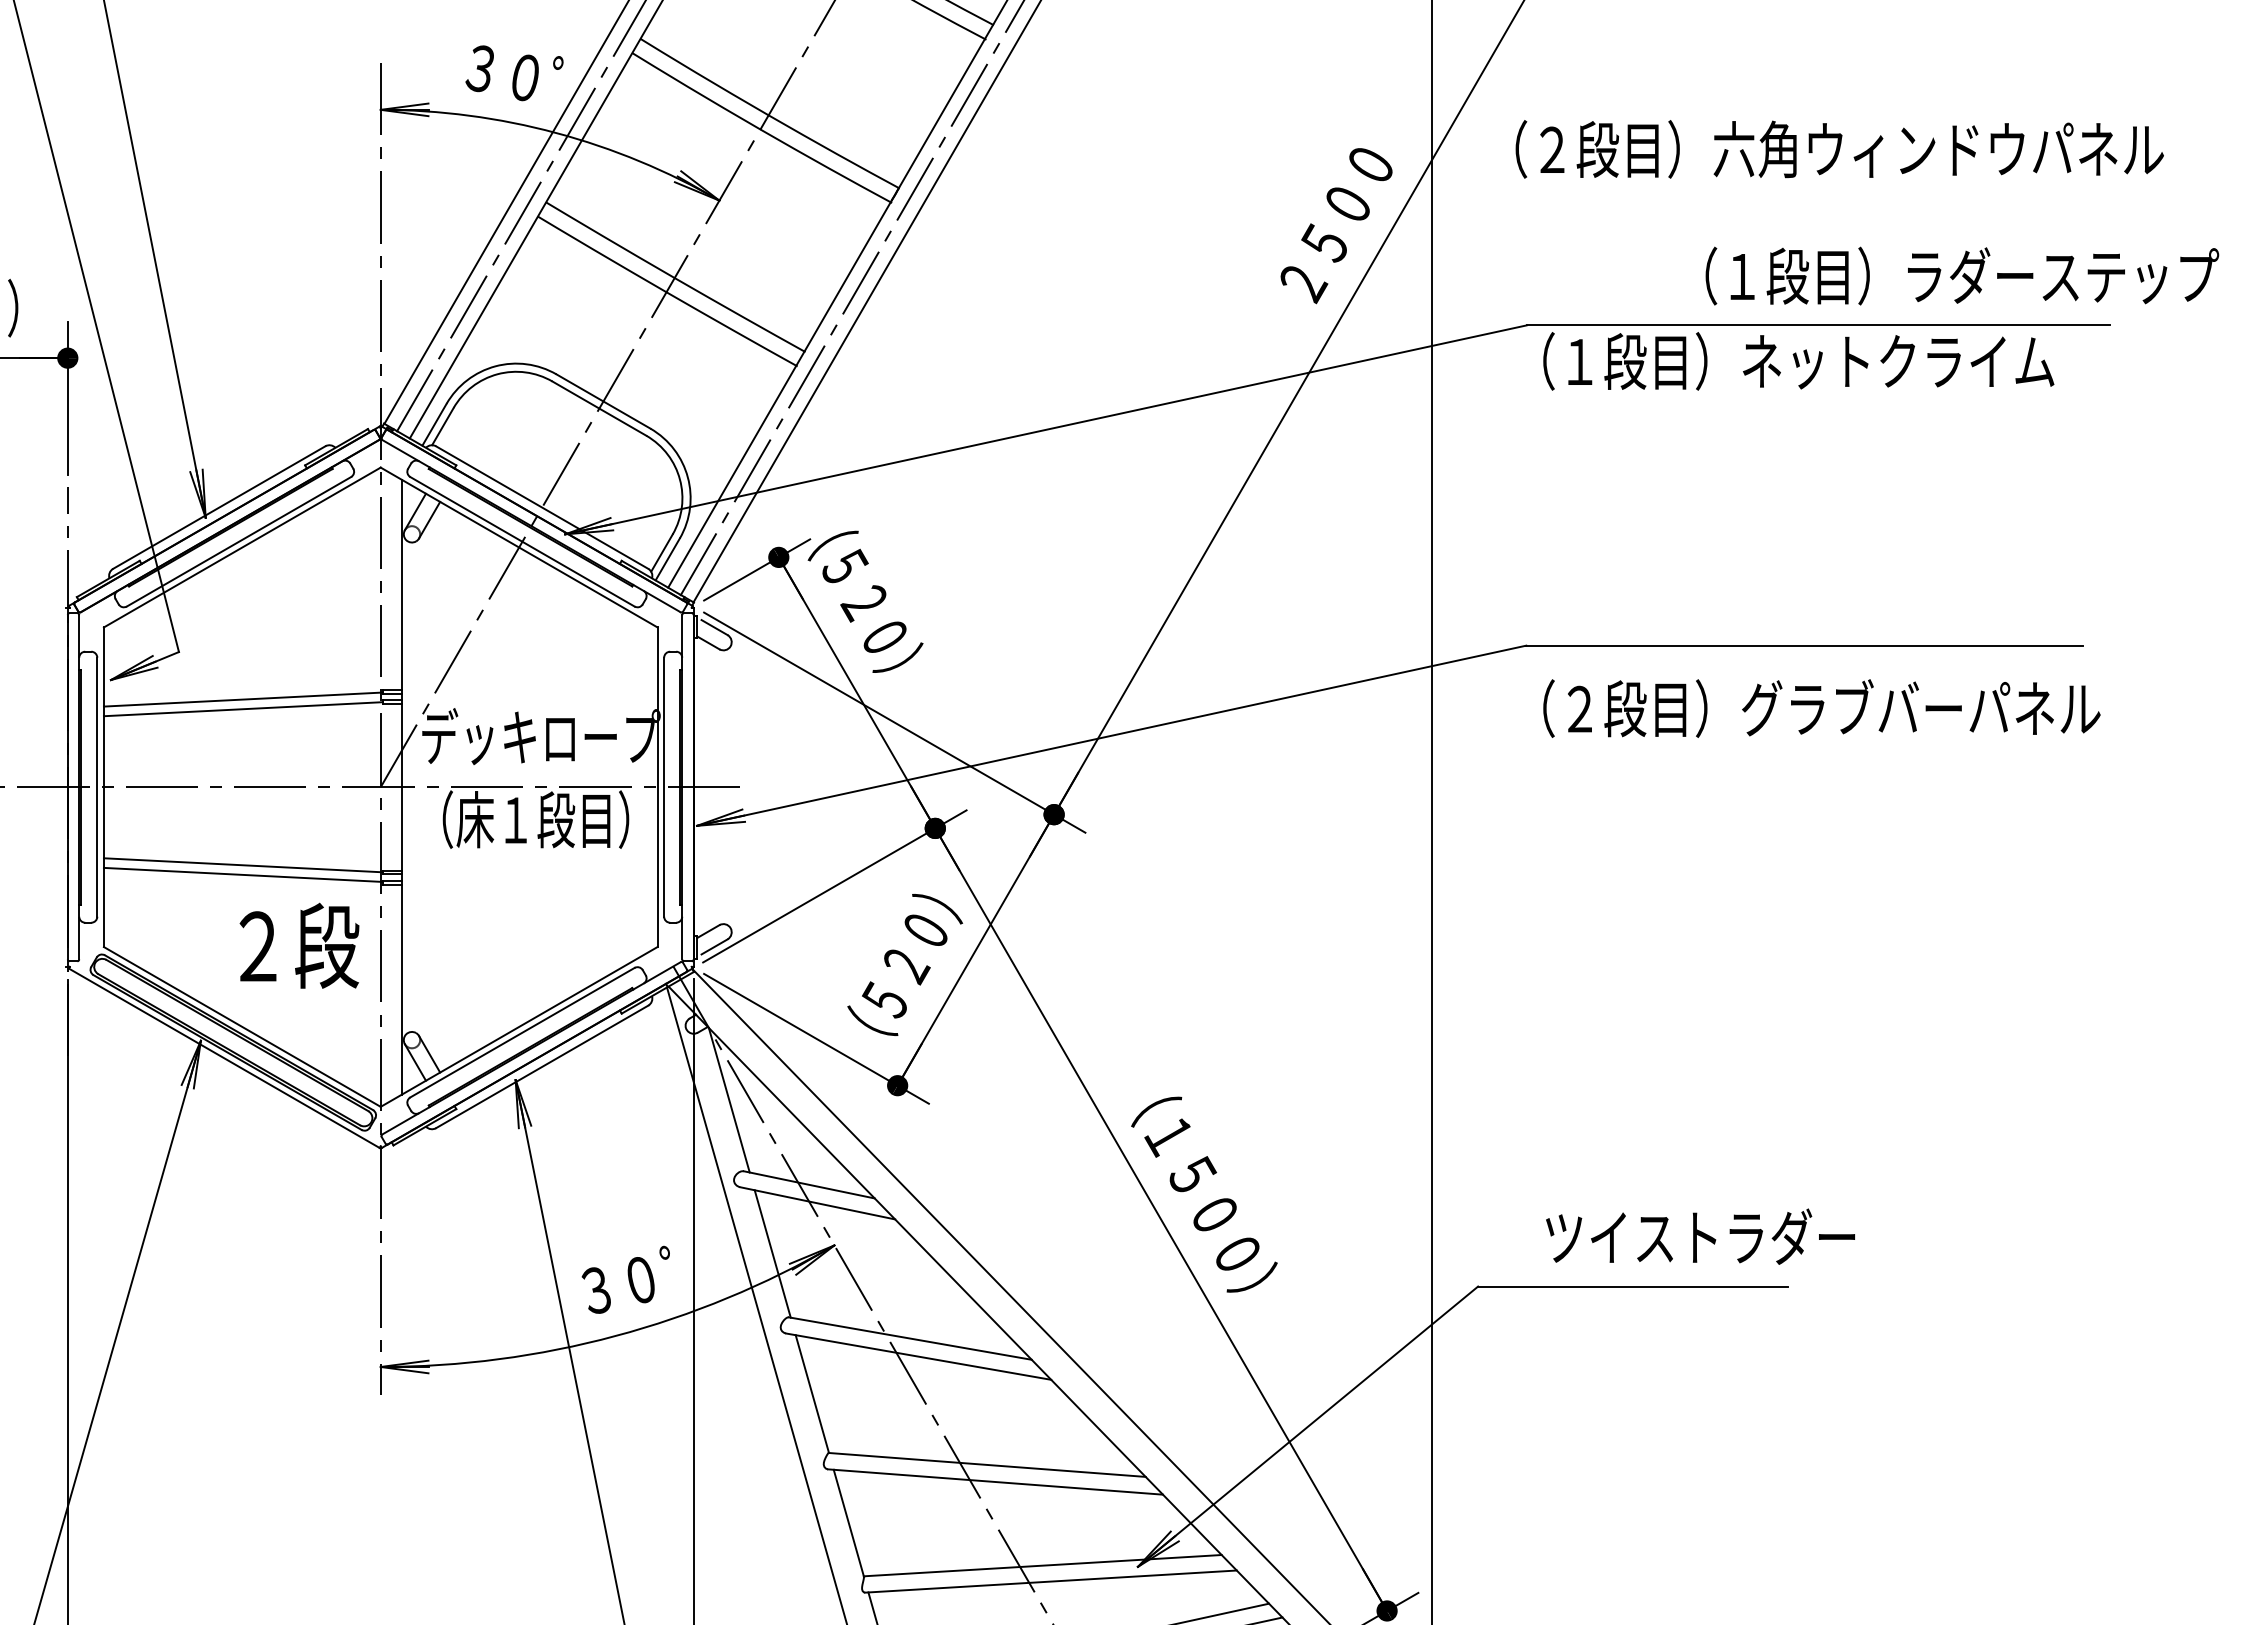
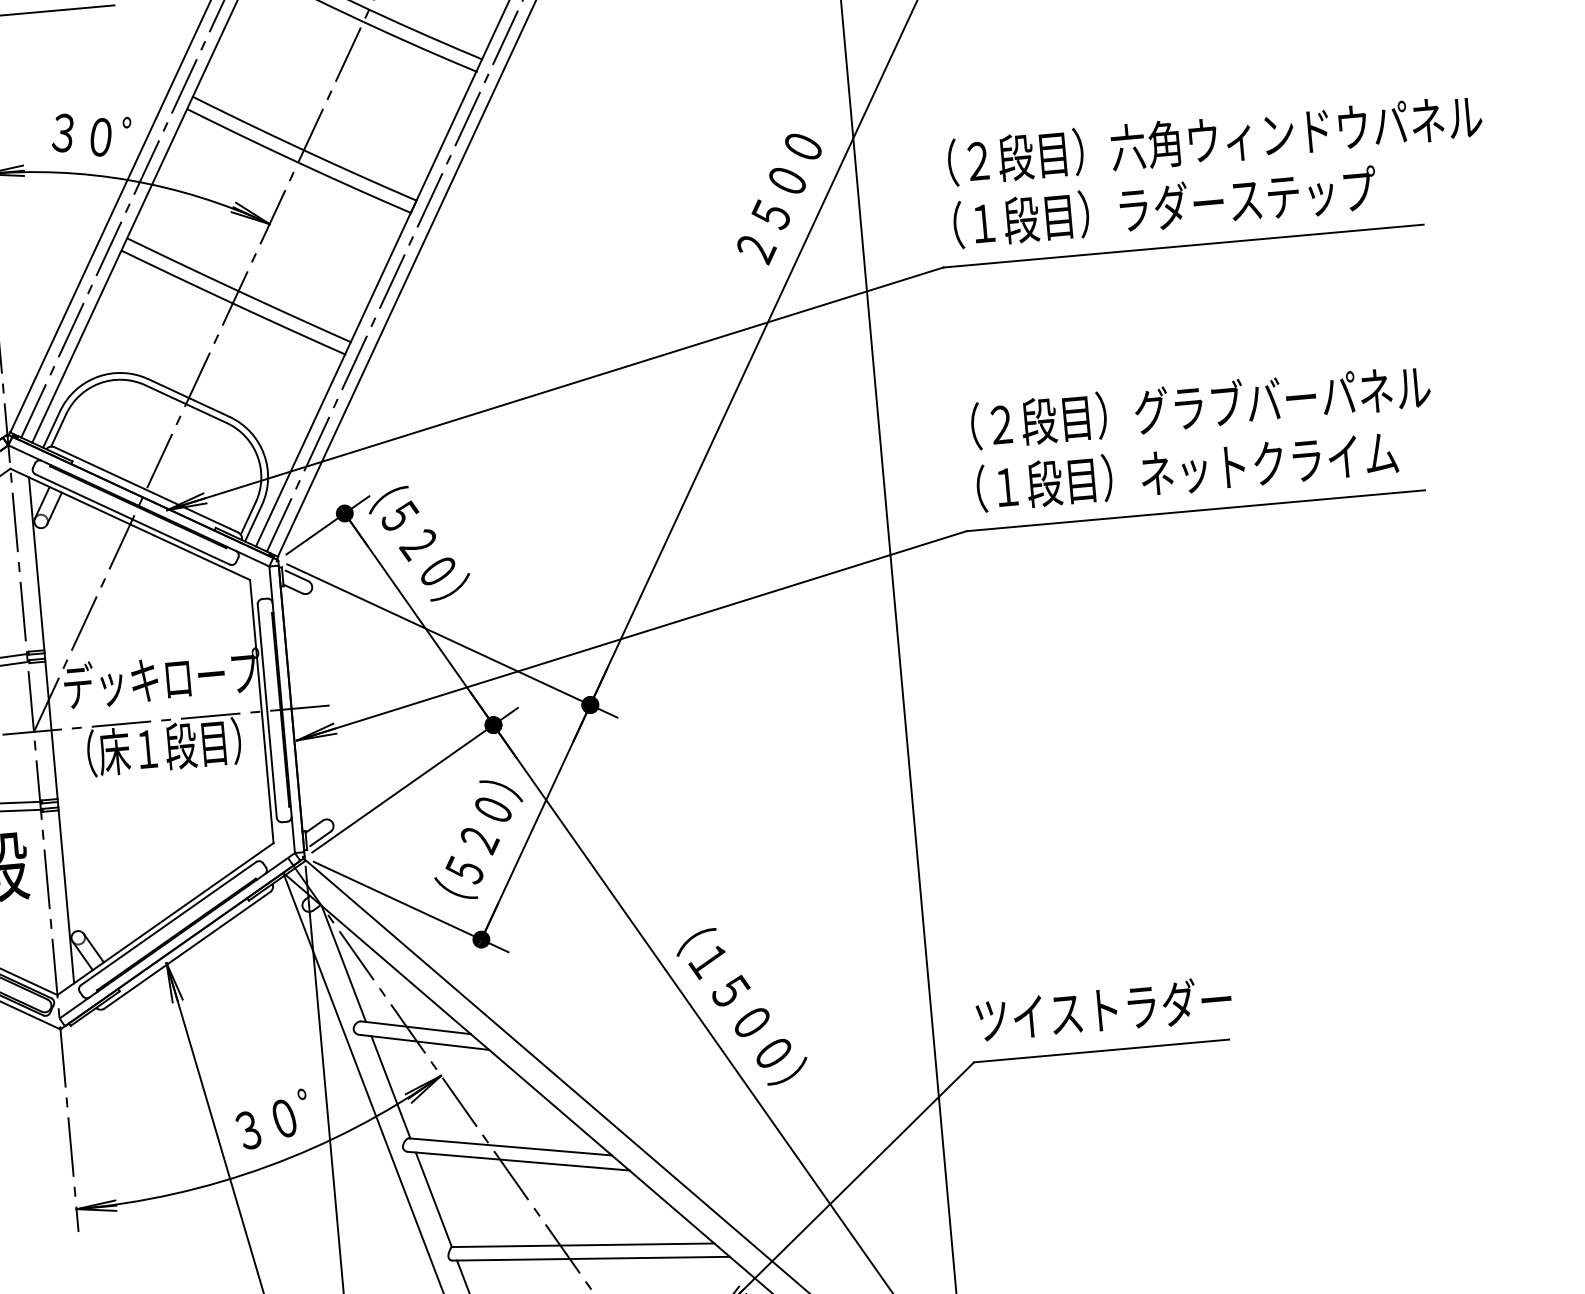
text: (1839, 149) -> (1214, 139), moved
text: (1962, 275) -> (1165, 206), moved
text: (1798, 361) -> (1187, 470), moved
text: (1821, 708) -> (1200, 406), moved
text: (1700, 1236) -> (1104, 1009), moved

